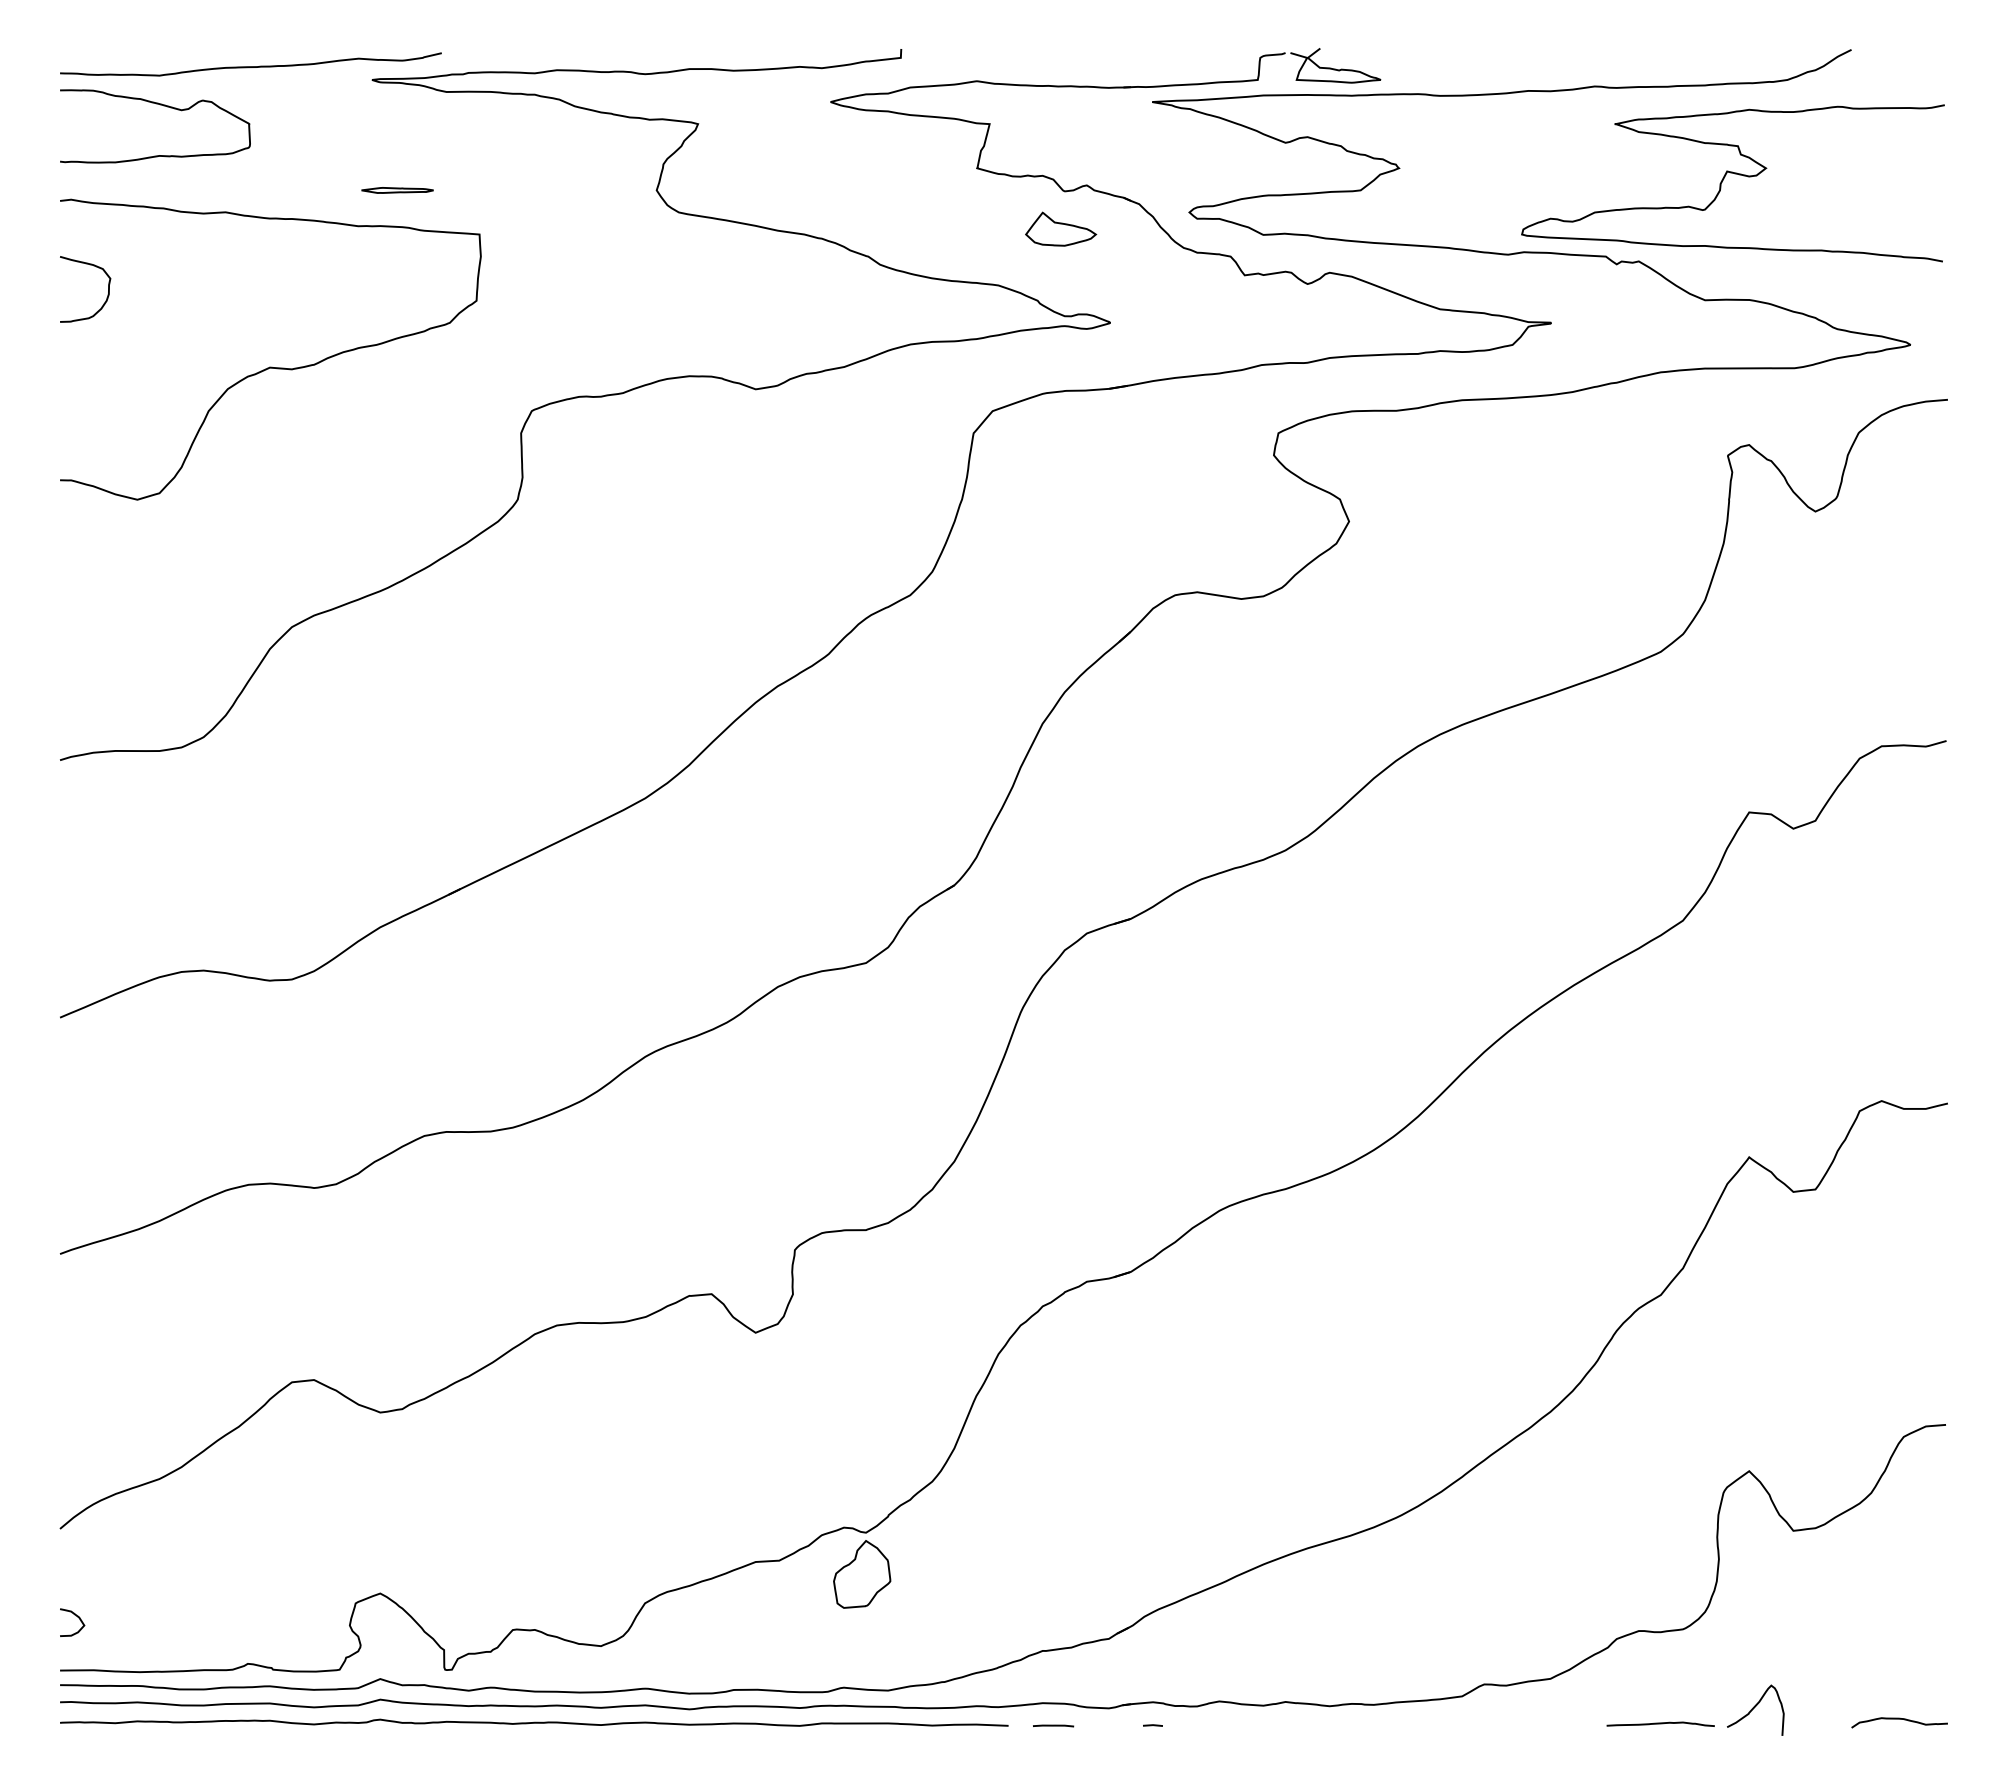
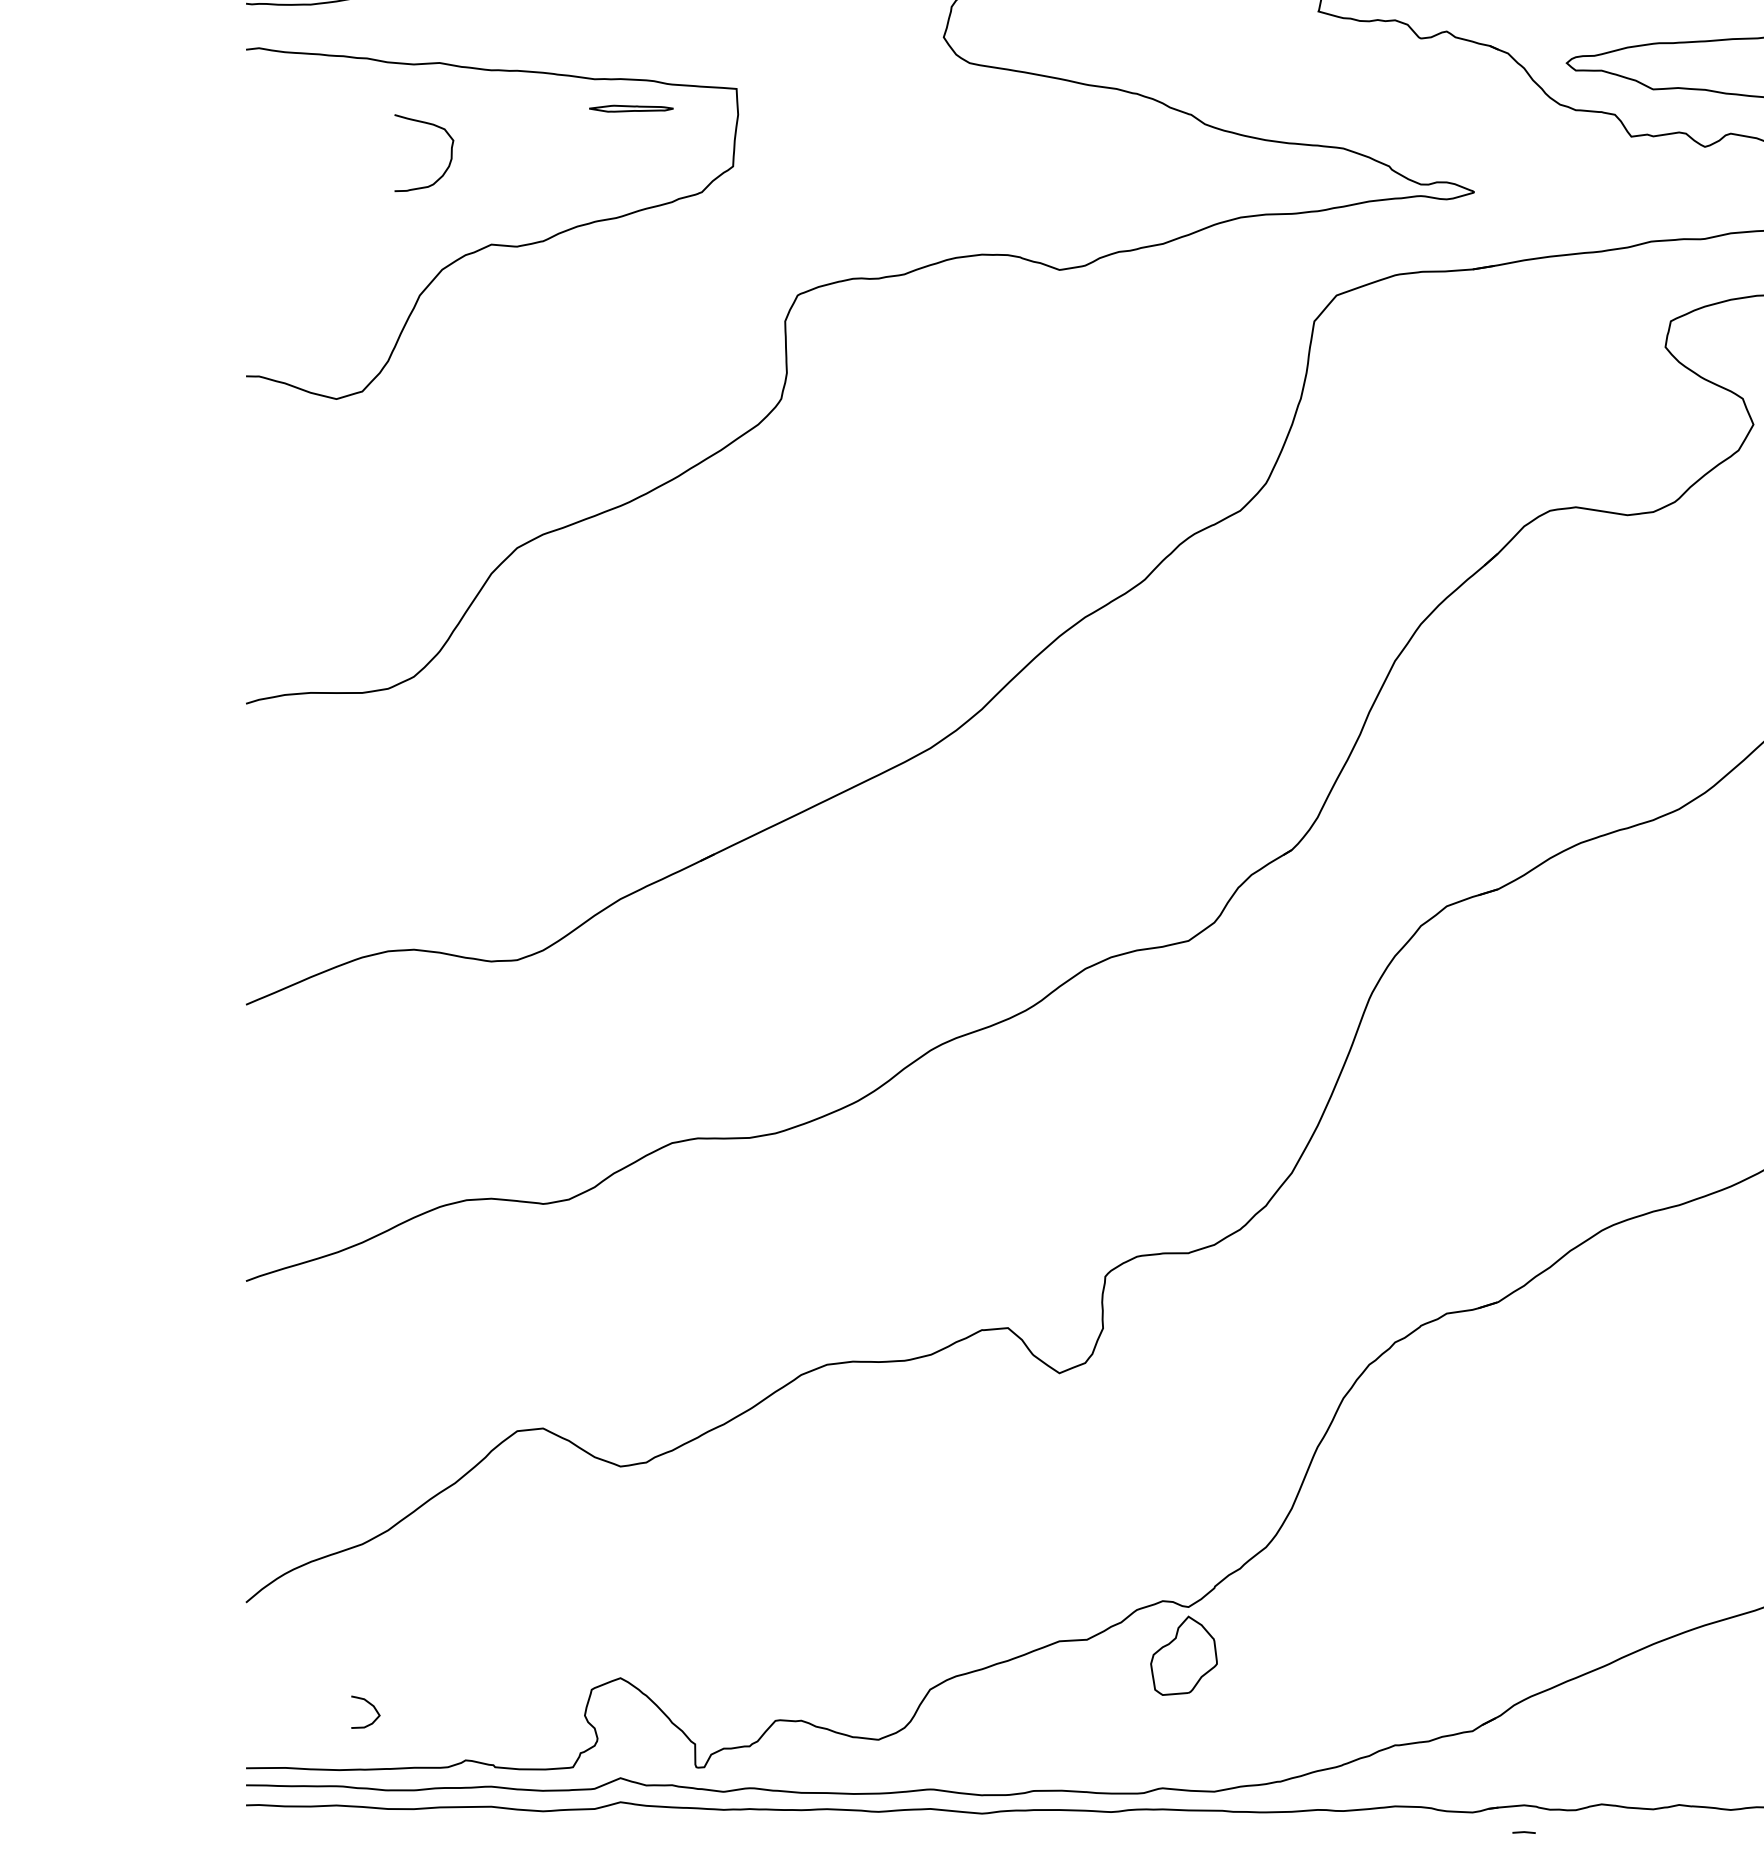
part: (397, 190) -> (631, 108), moved
part: (1061, 228) -> (1417, 81), removed
curve: (106, 297) -> (448, 162), moved
curve: (77, 1617) -> (371, 1706), moved
curve: (534, 1722) -> (800, 1828), removed
line: (1053, 1725) -> (1407, 1832), removed

